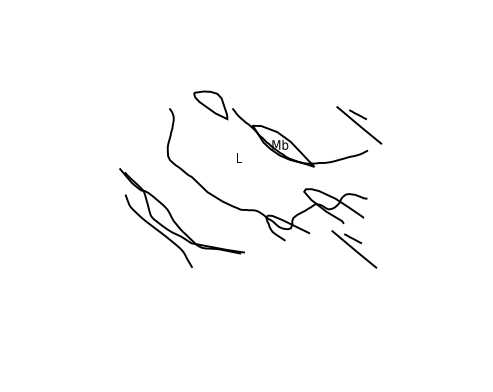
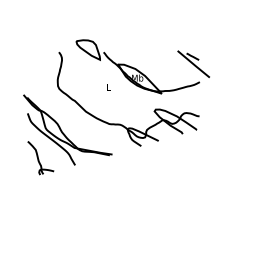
part: (354, 249) -> (190, 152), removed
part: (143, 257) -> (40, 158), added

